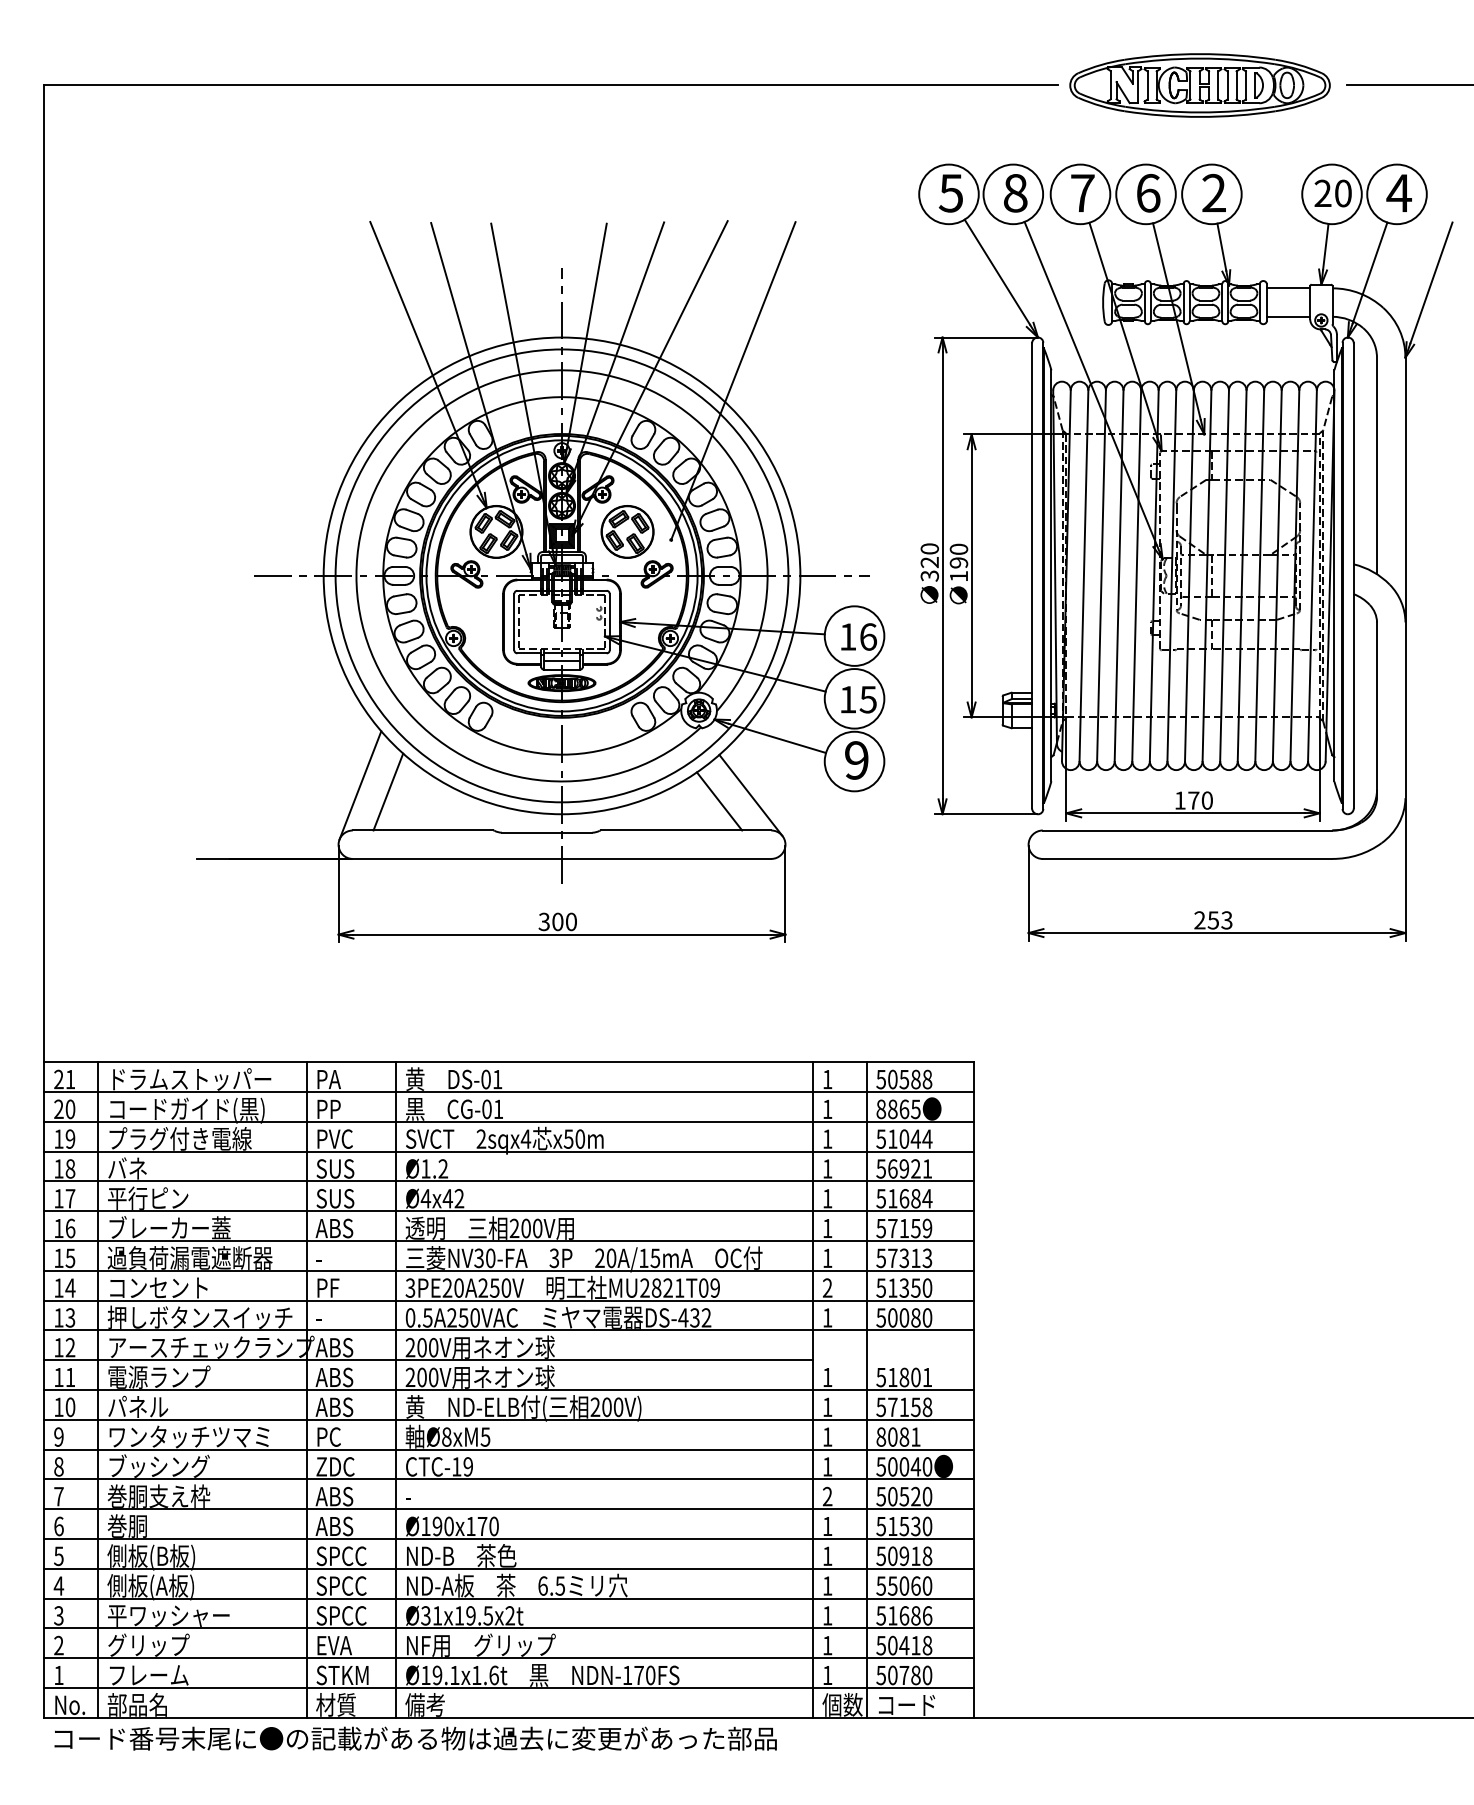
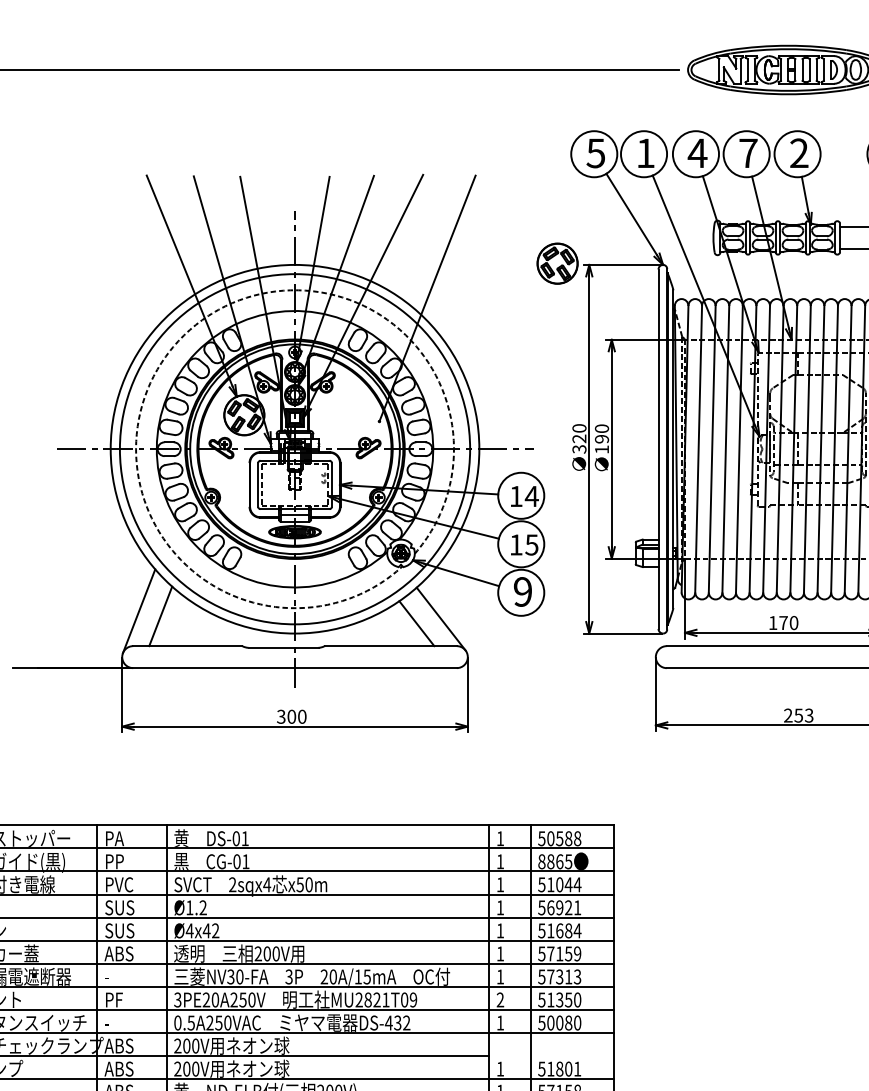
text: (1082, 192) -> (697, 152), 7 -> 4
text: (1148, 192) -> (748, 152), 6 -> 7
text: (1015, 193) -> (645, 153), 8 -> 1
arc: (414, 432) -> (180, 338), solid -> dashed
part: (627, 531) -> (557, 263), moved
text: (868, 636) -> (532, 496), 16 -> 14

